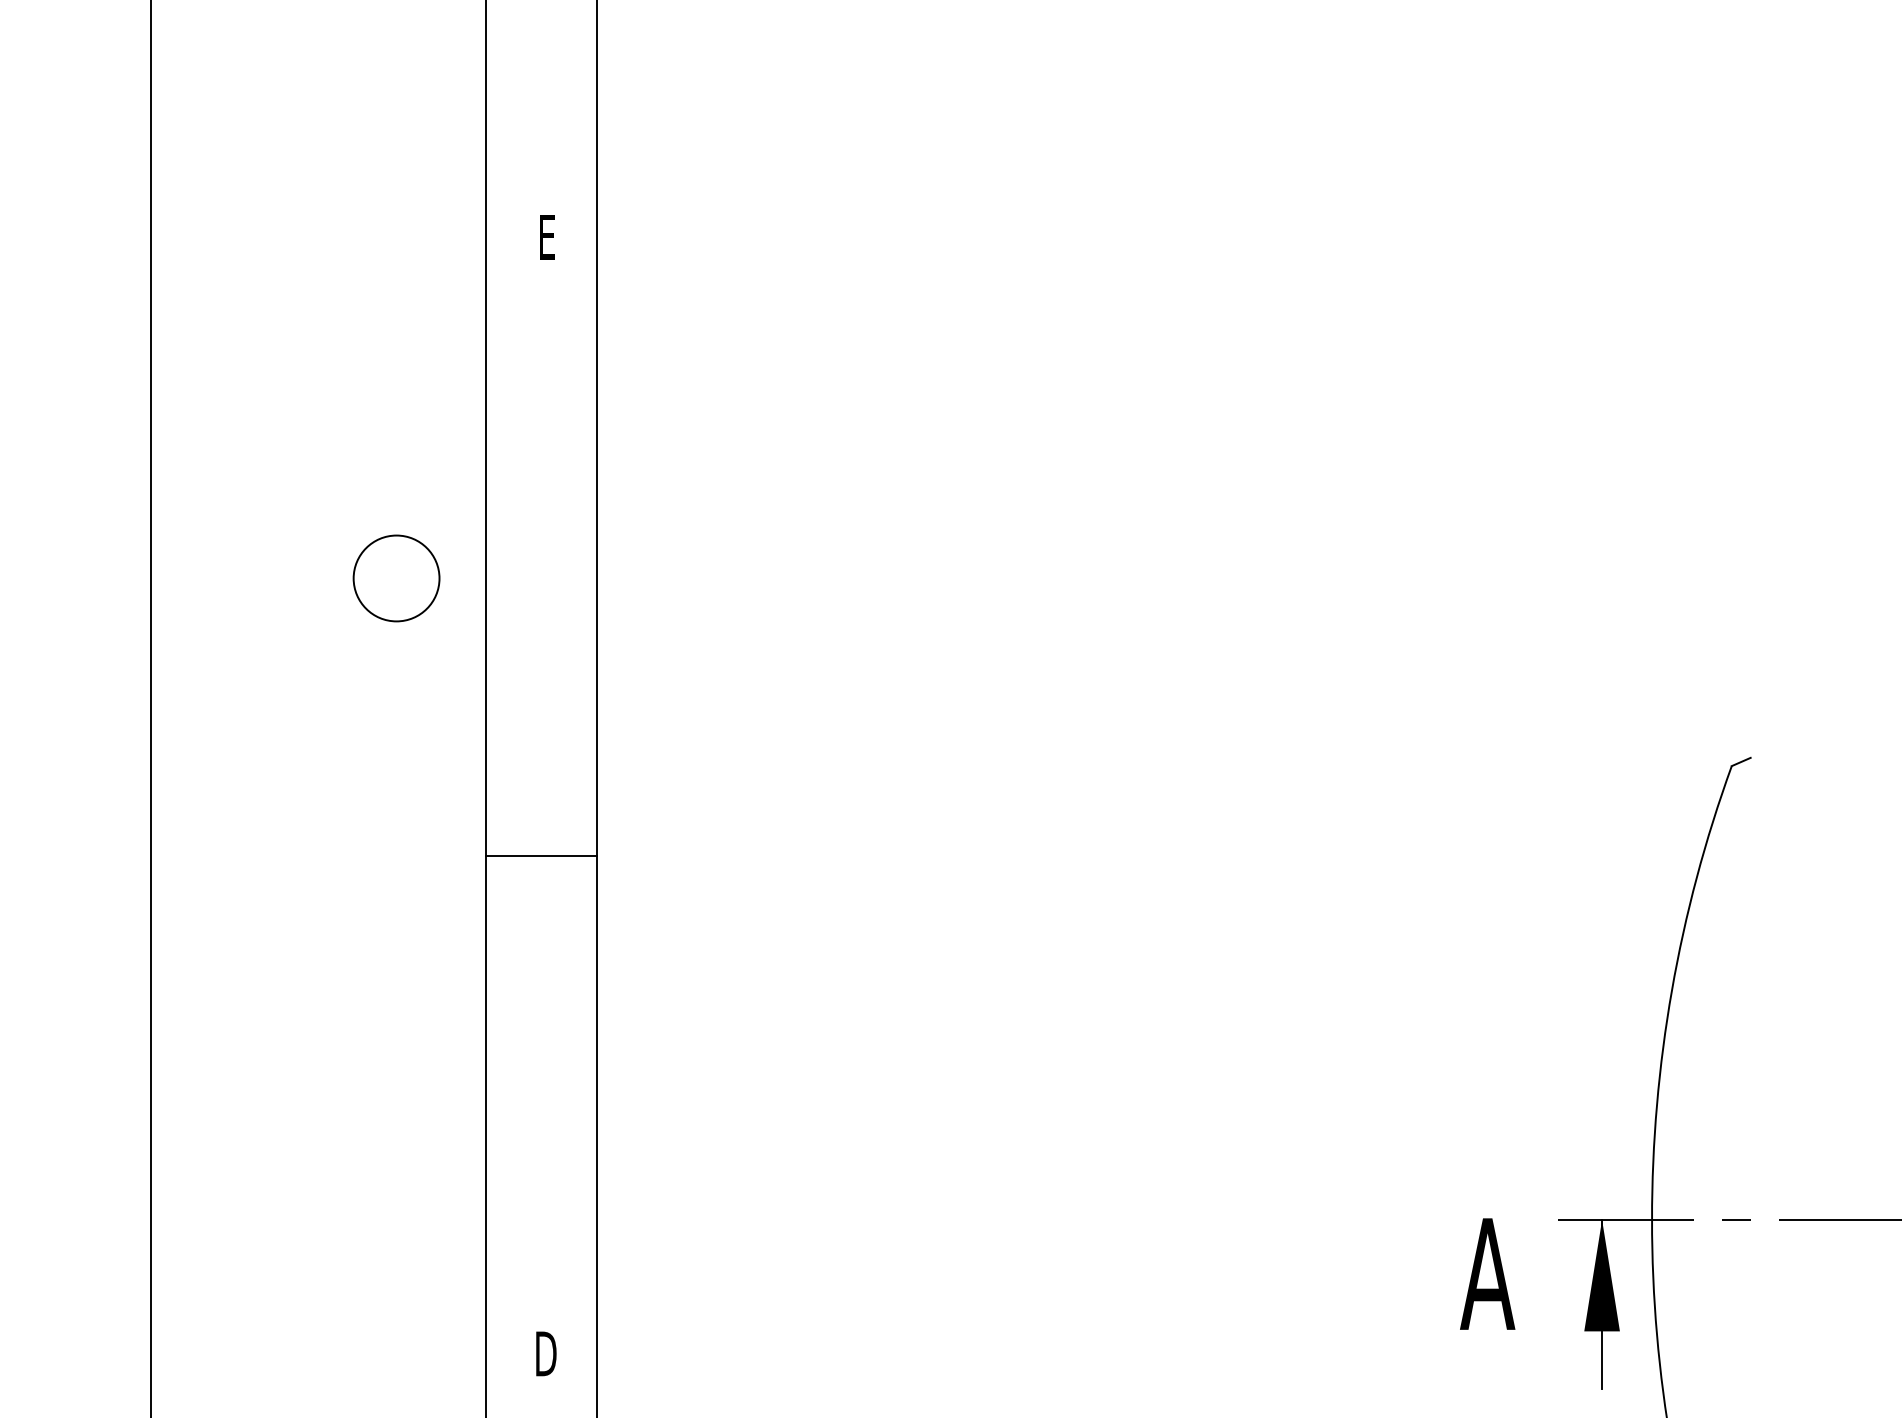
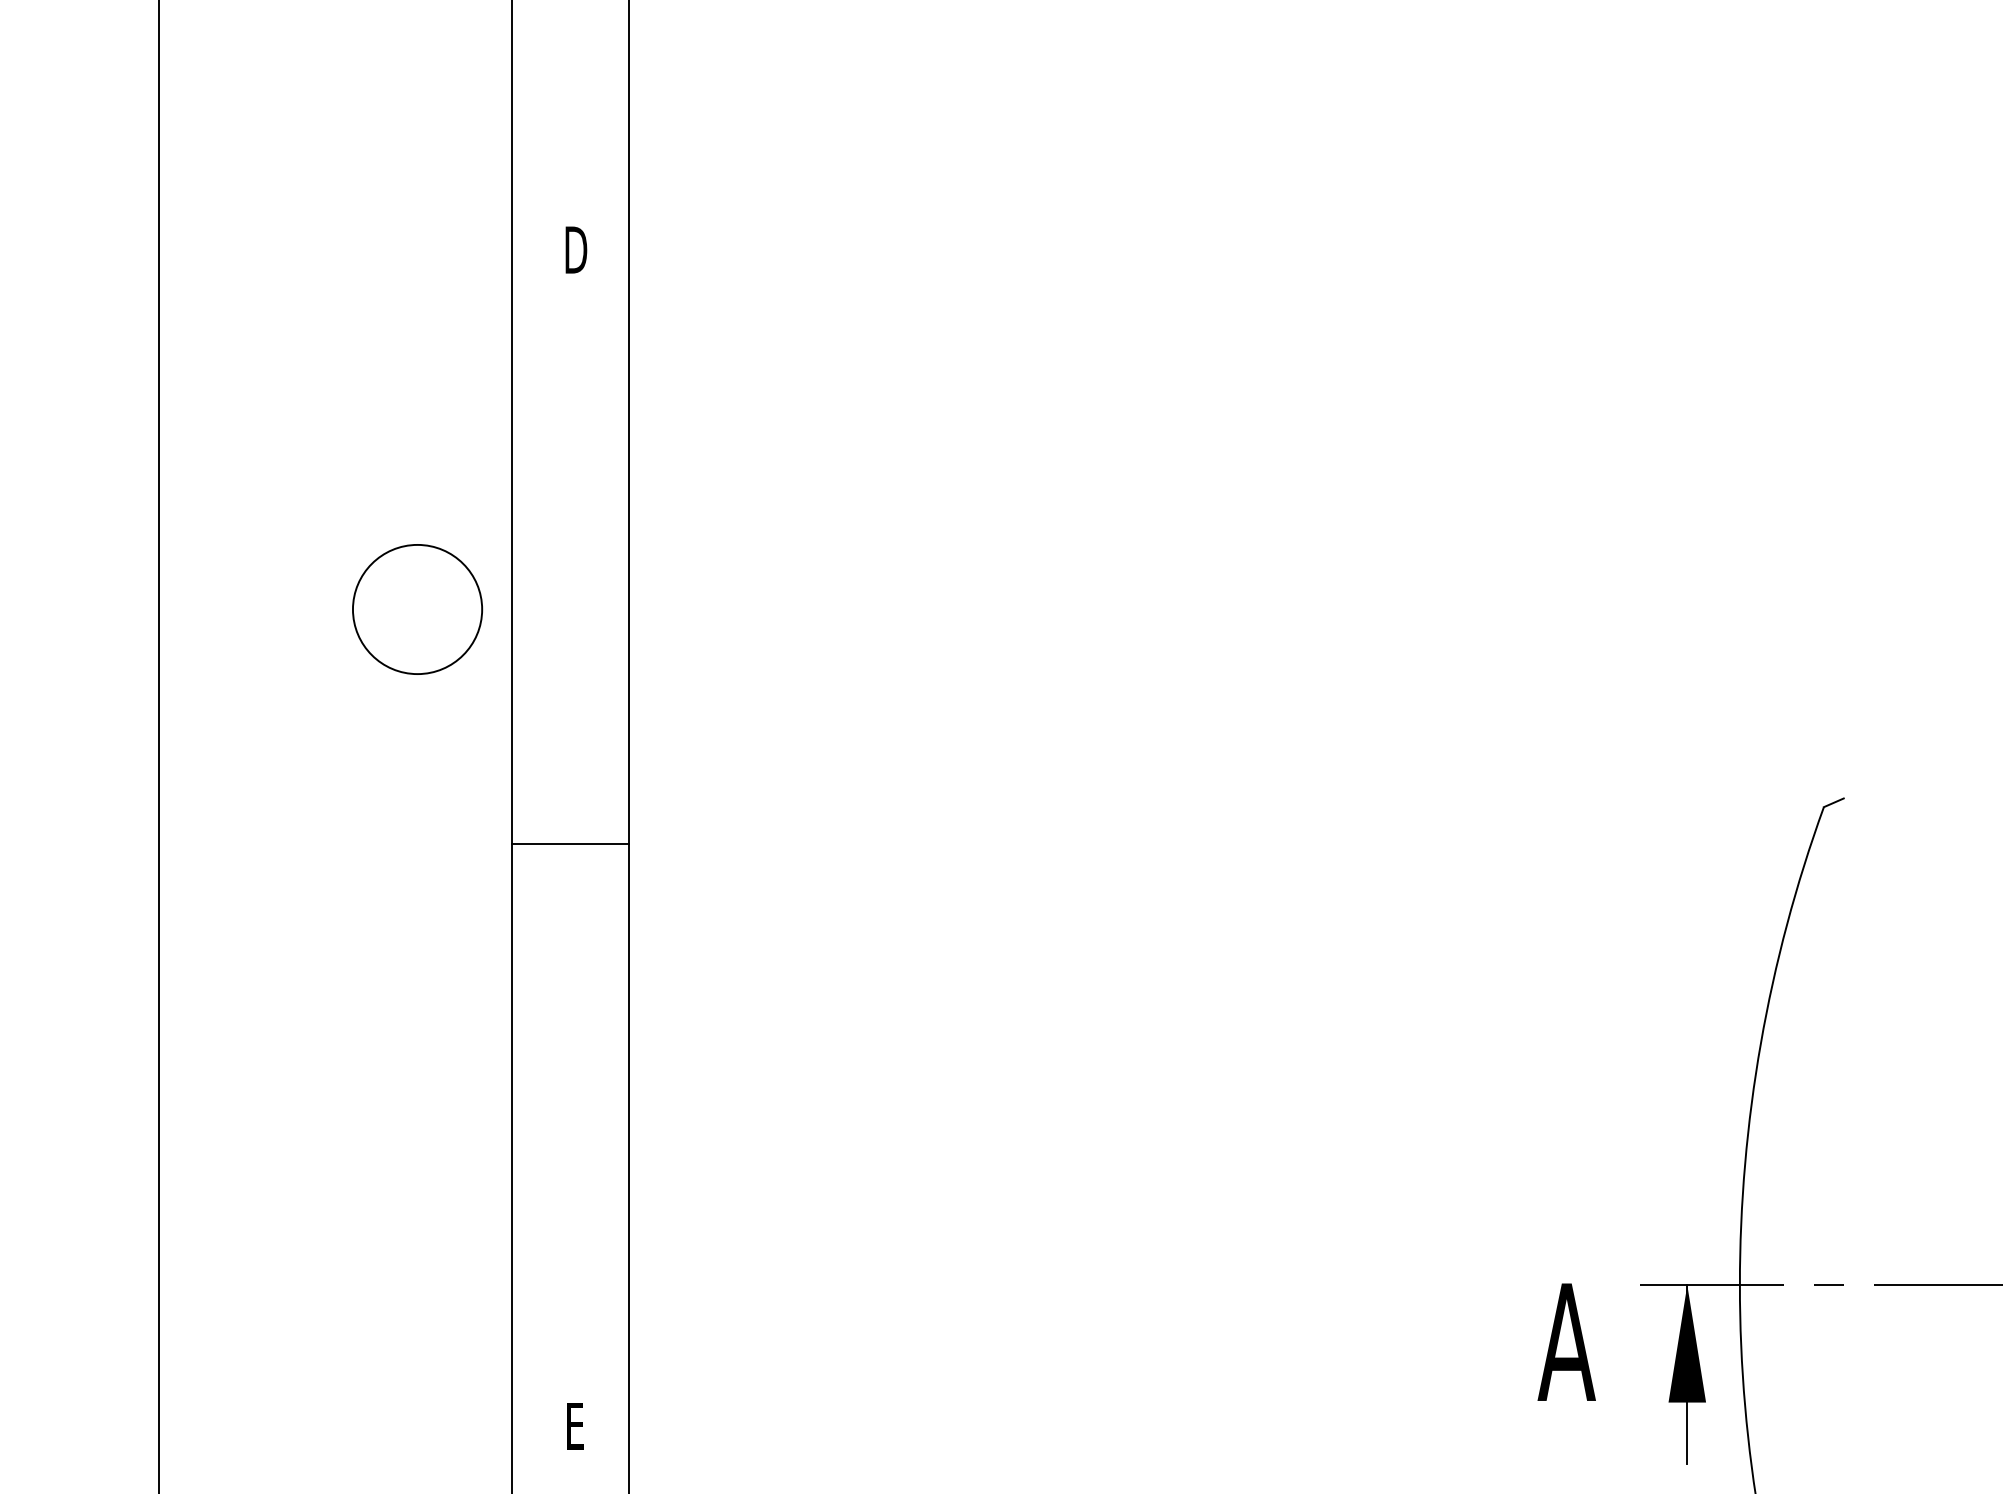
text: (547, 237) -> (576, 250), E -> D
circle: (396, 578) -> (417, 609), size x1.43
line: (541, 856) -> (570, 844), moved
text: (546, 1353) -> (575, 1425), D -> E

